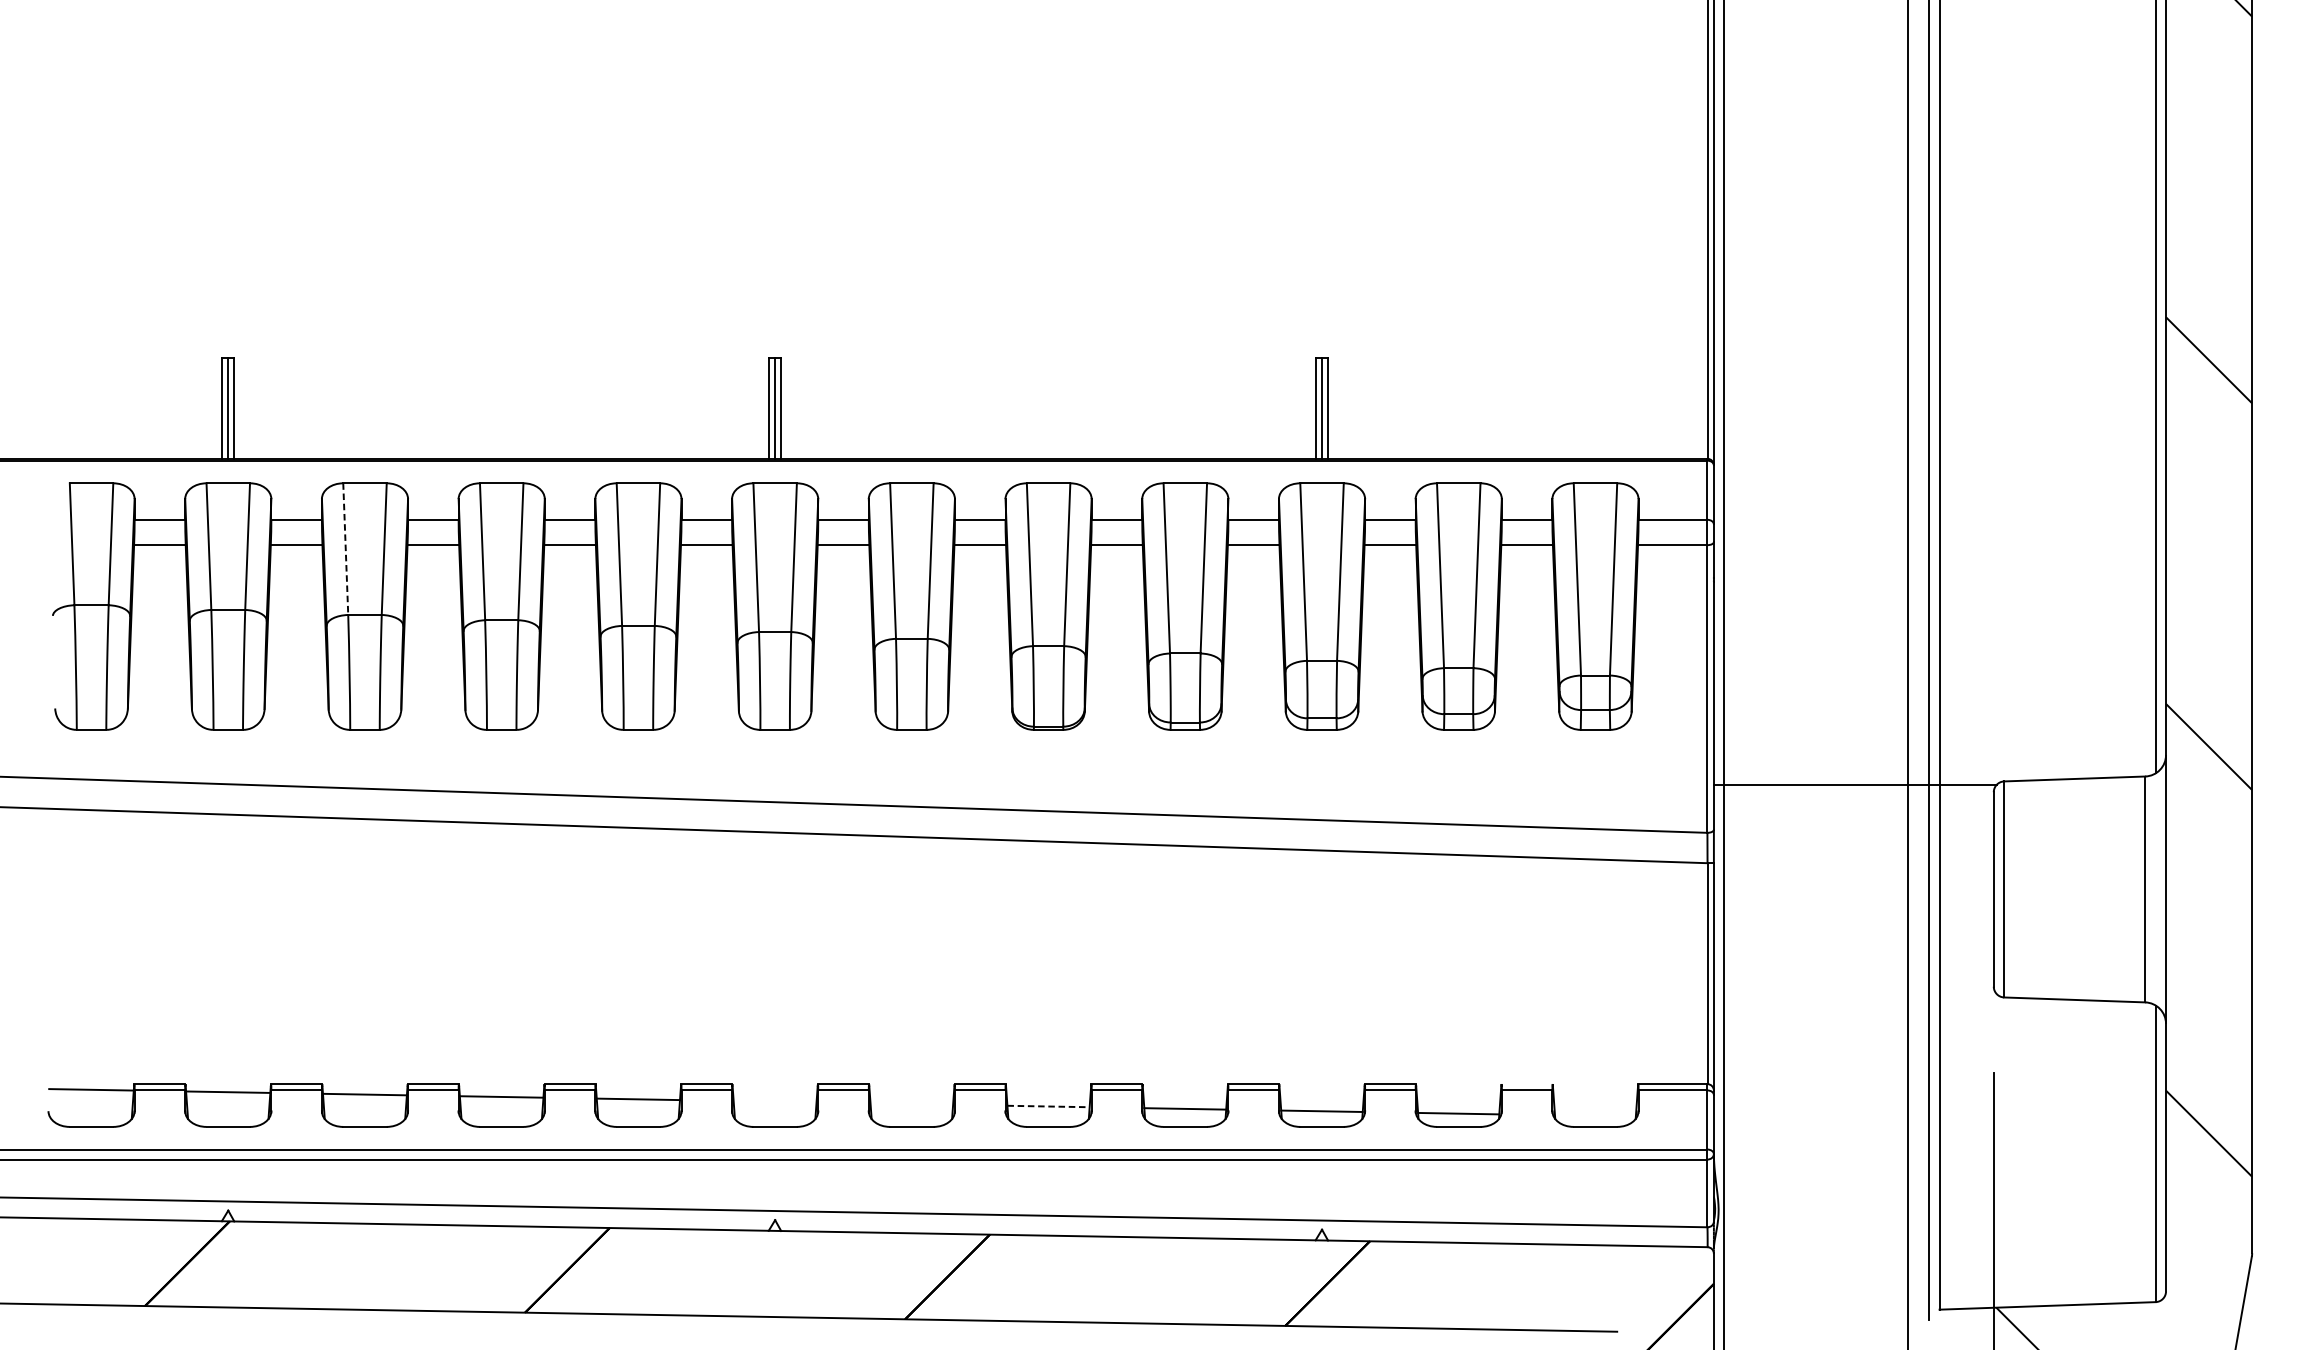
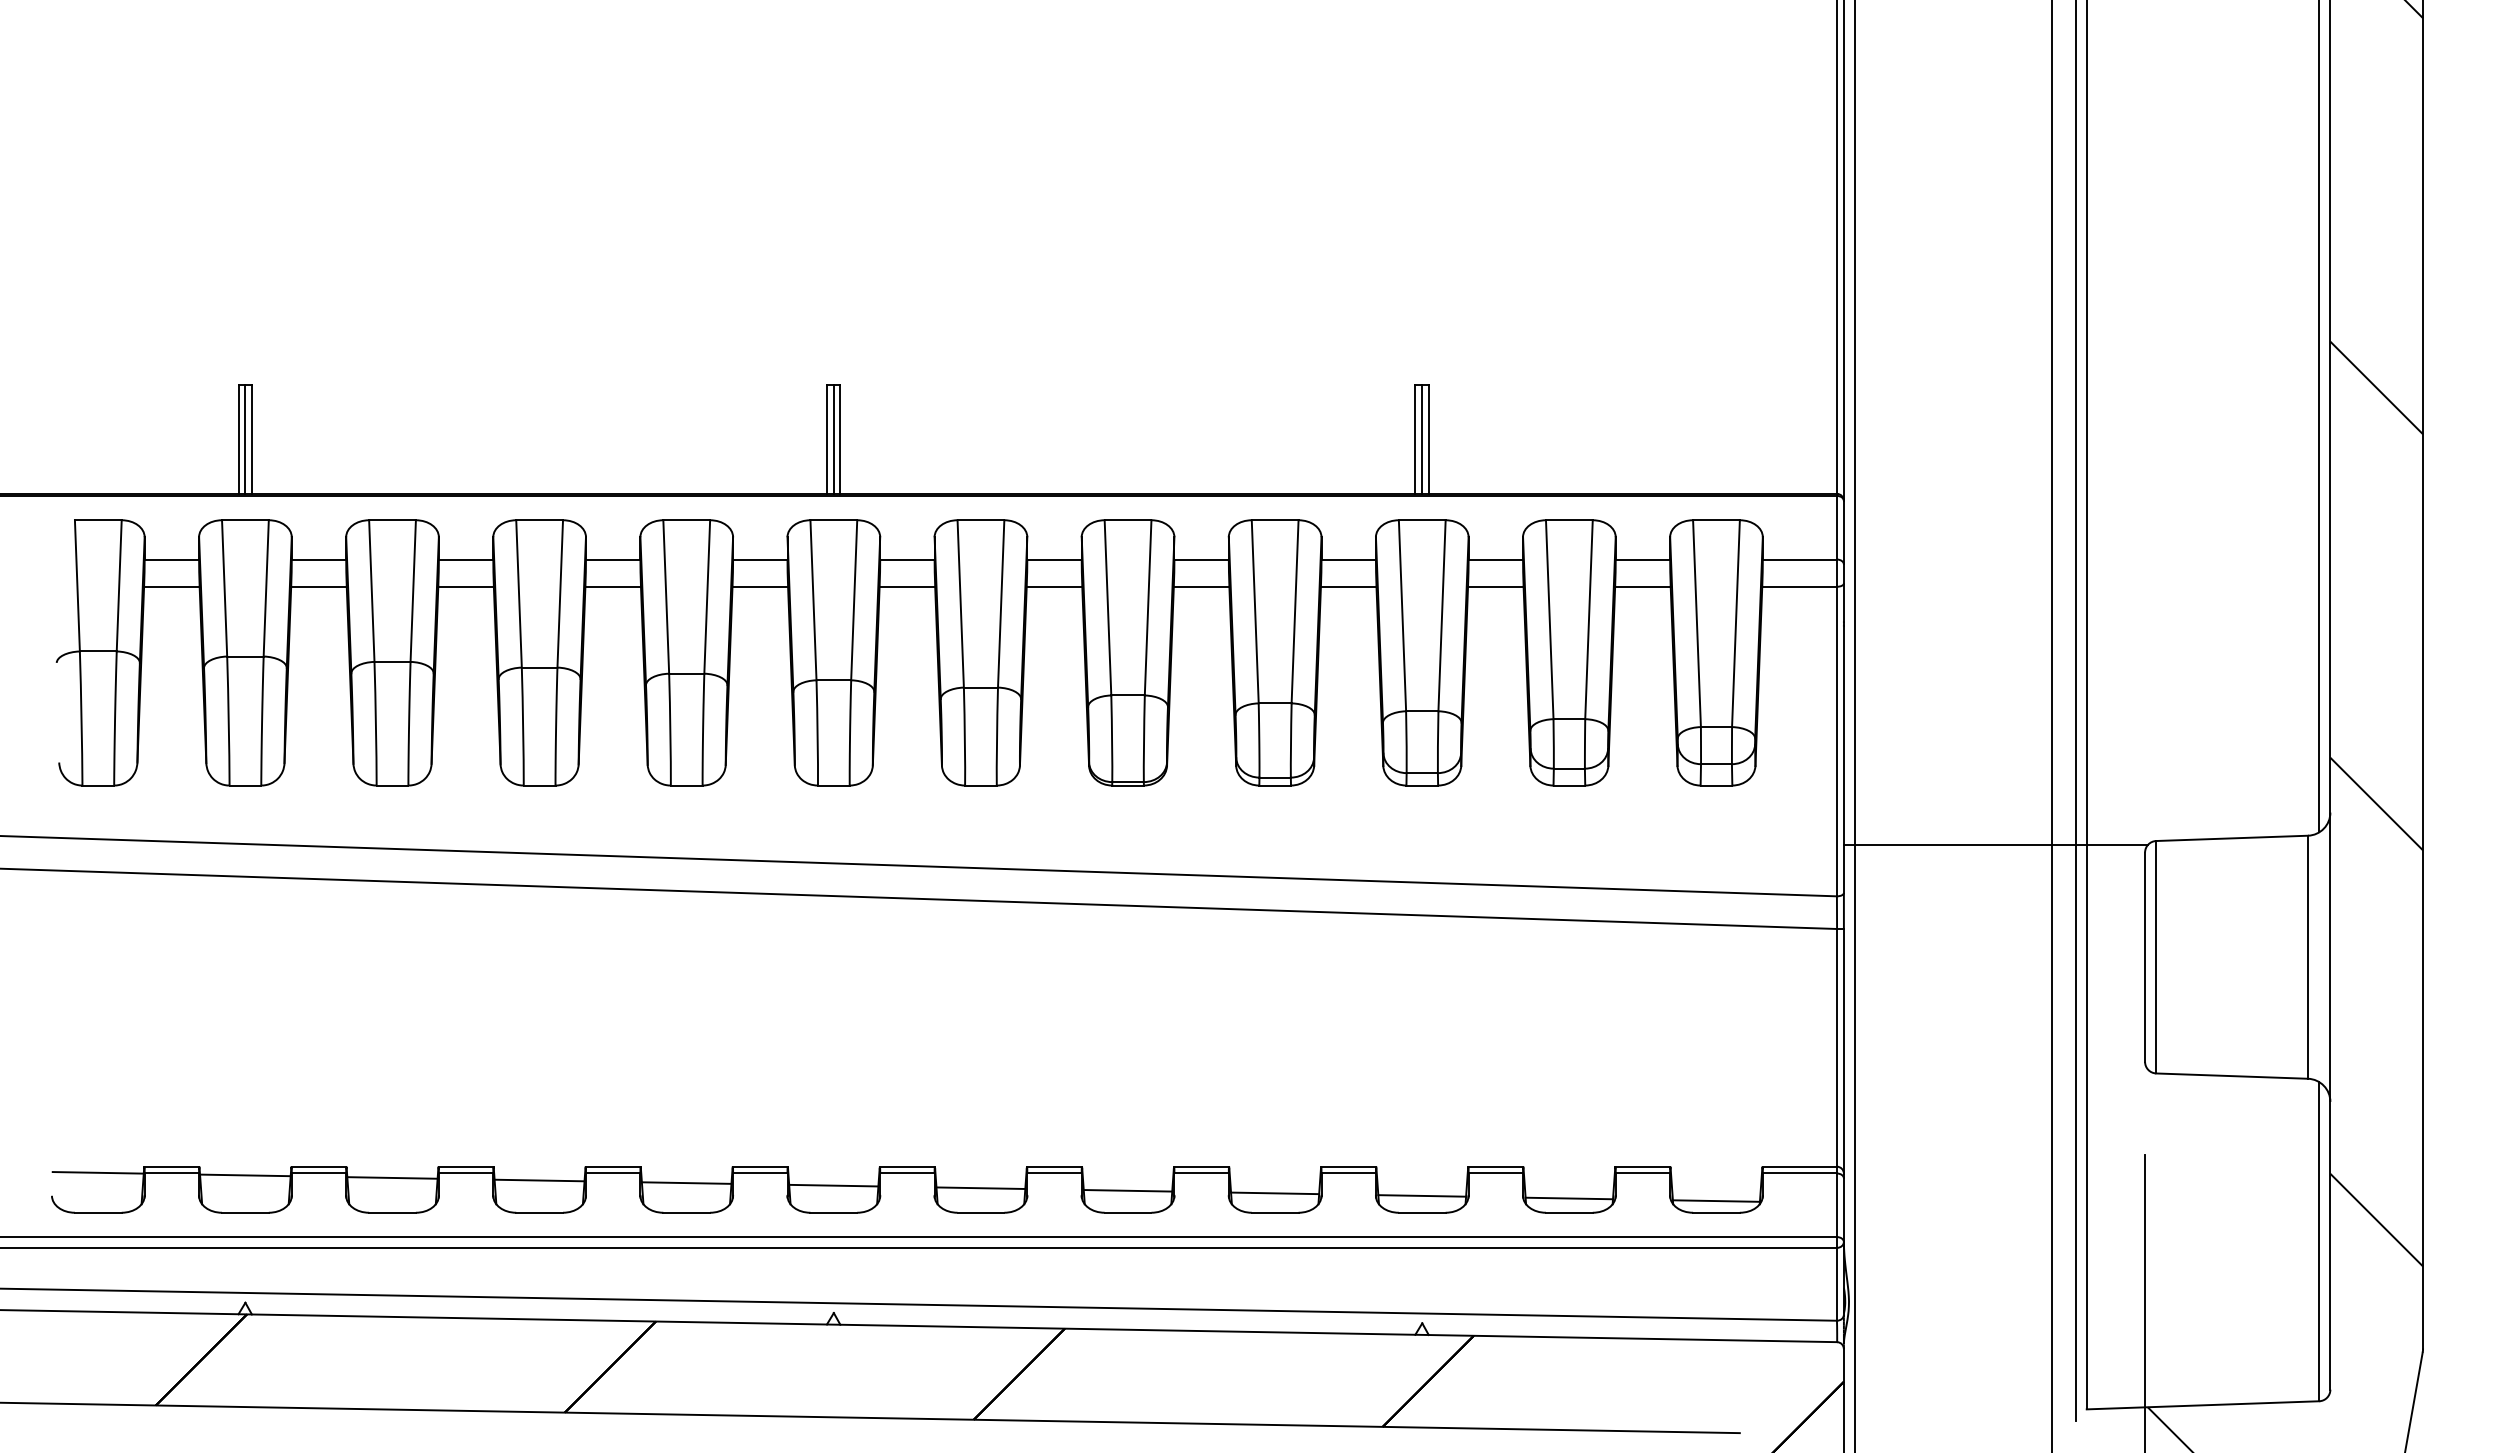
line: (345, 549) -> (371, 591), dashed -> solid
line: (1526, 1083) -> (1642, 1166), added
line: (774, 1101) -> (833, 1185), added
line: (911, 1103) -> (980, 1187), added
line: (1049, 1106) -> (1128, 1190), dashed -> solid
line: (1594, 1115) -> (1715, 1200), added

